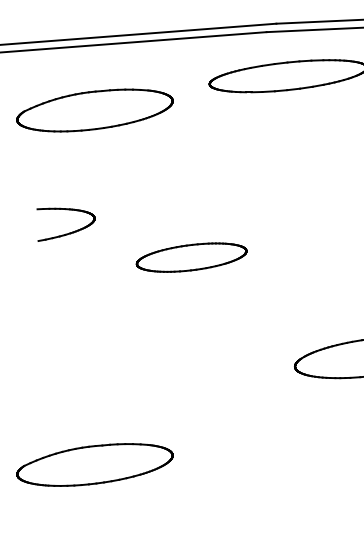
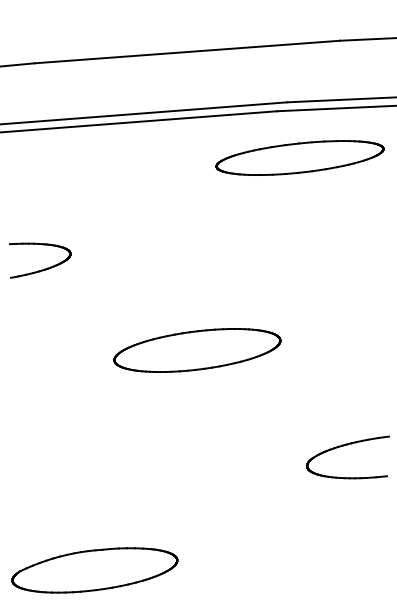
part: (94, 110) -> (94, 194), removed
part: (70, 232) -> (44, 268), moved
part: (191, 257) -> (197, 350), size x1.43

